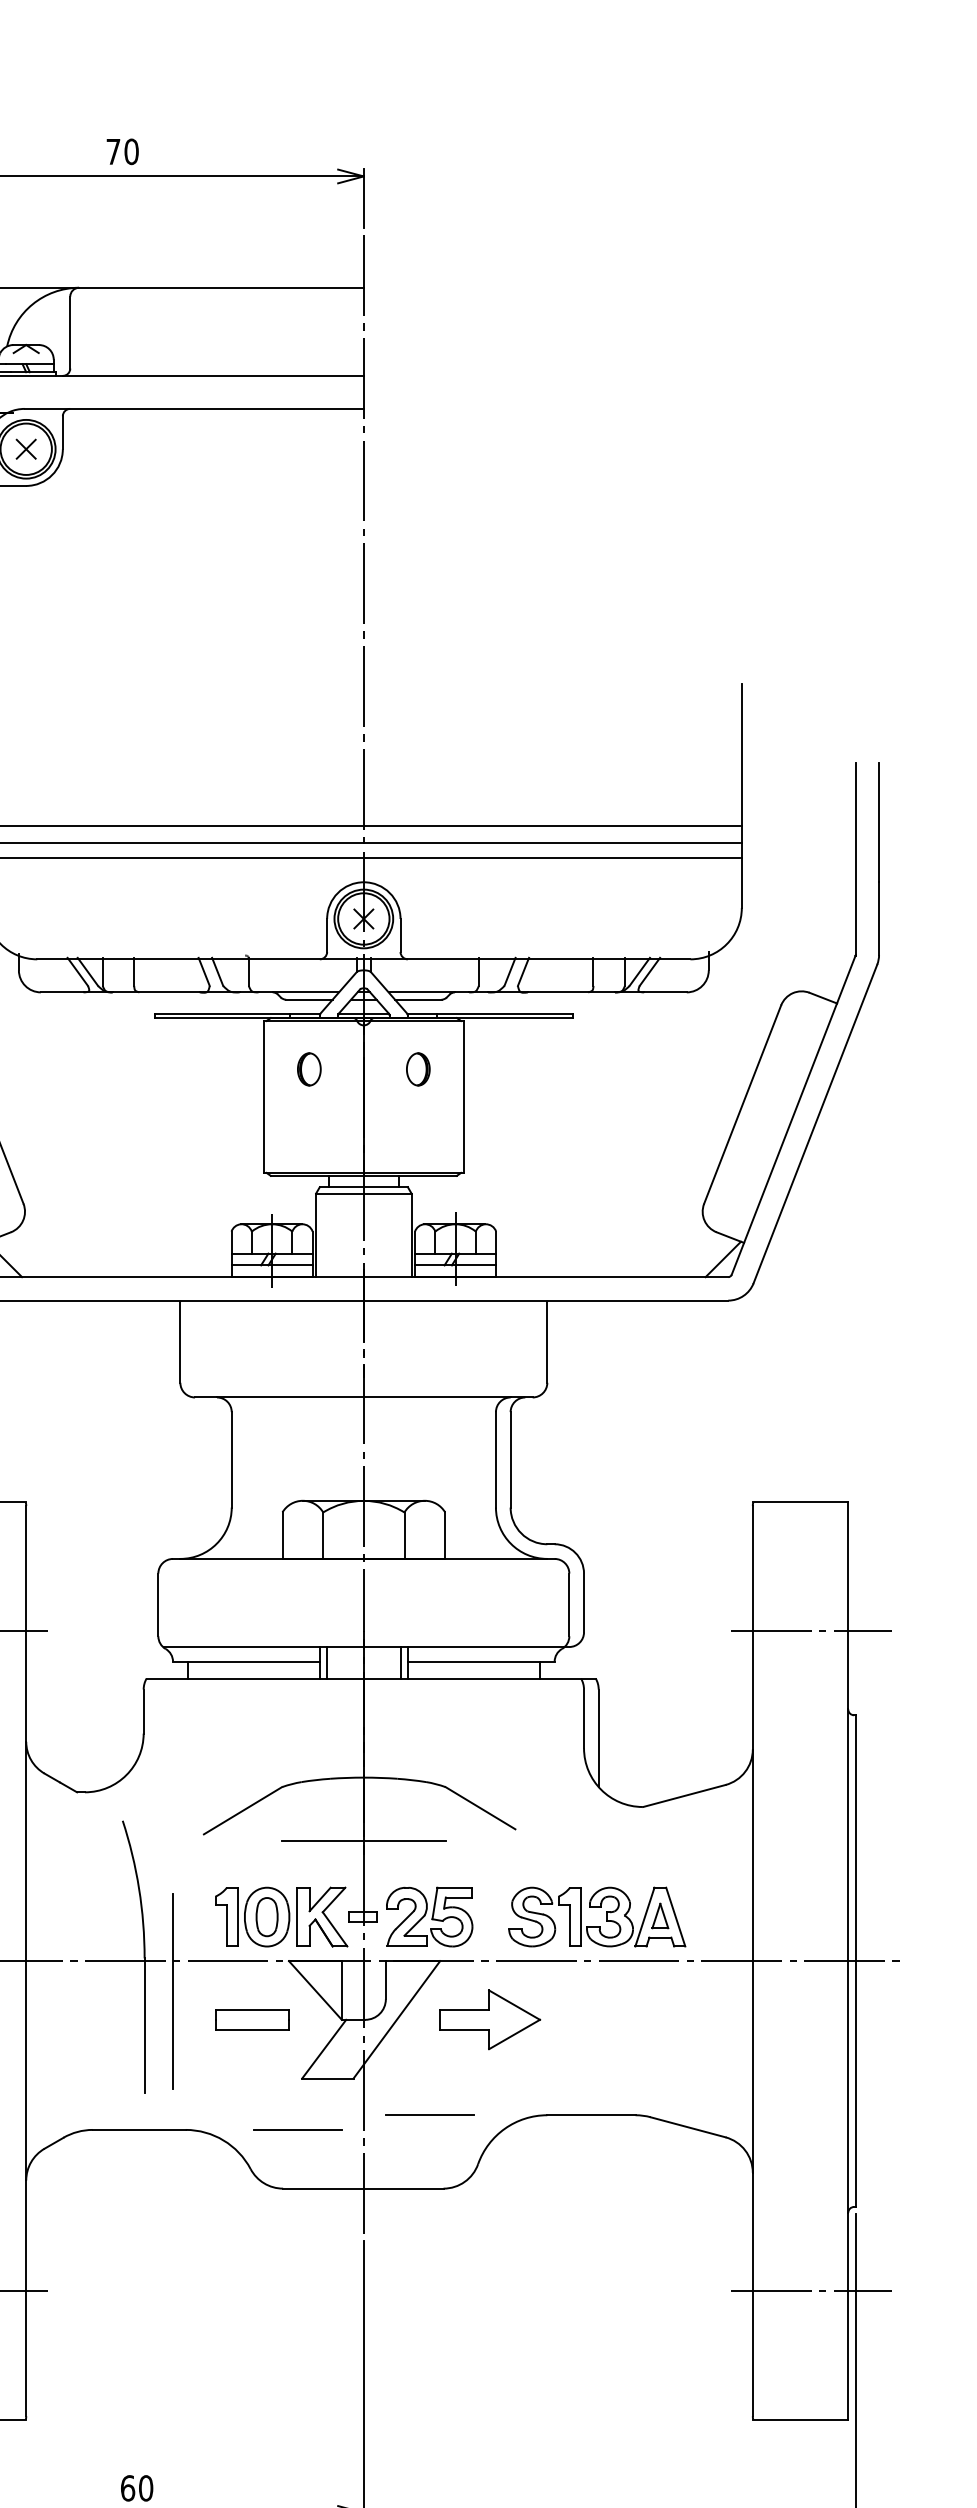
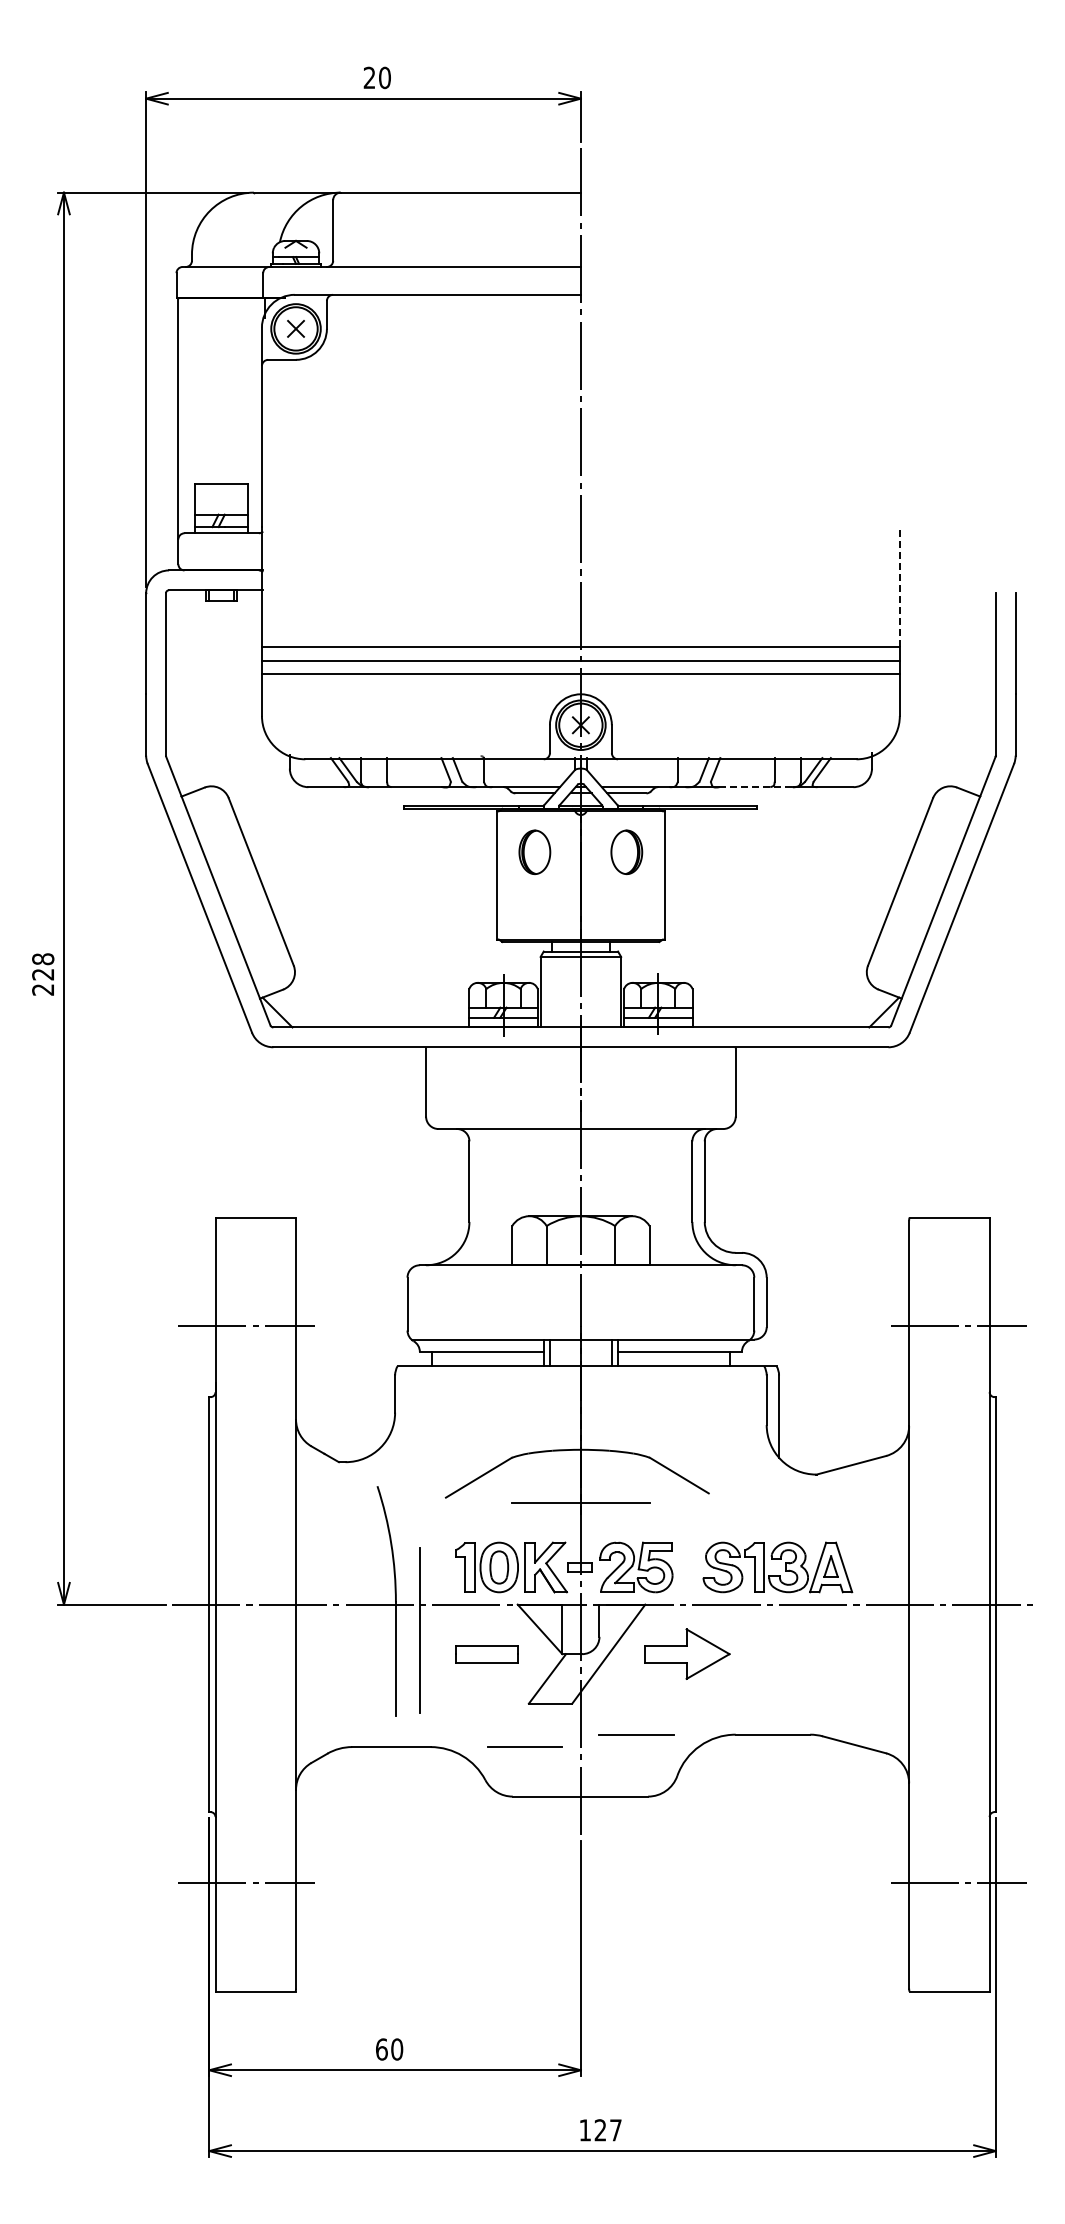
text: (113, 151) -> (369, 77), 70 -> 20
line: (741, 754) -> (899, 586), solid -> dashed
line: (571, 992) -> (756, 787), solid -> dashed
part: (308, 1068) -> (534, 851), size x1.6
part: (417, 1068) -> (626, 851), size x1.6

